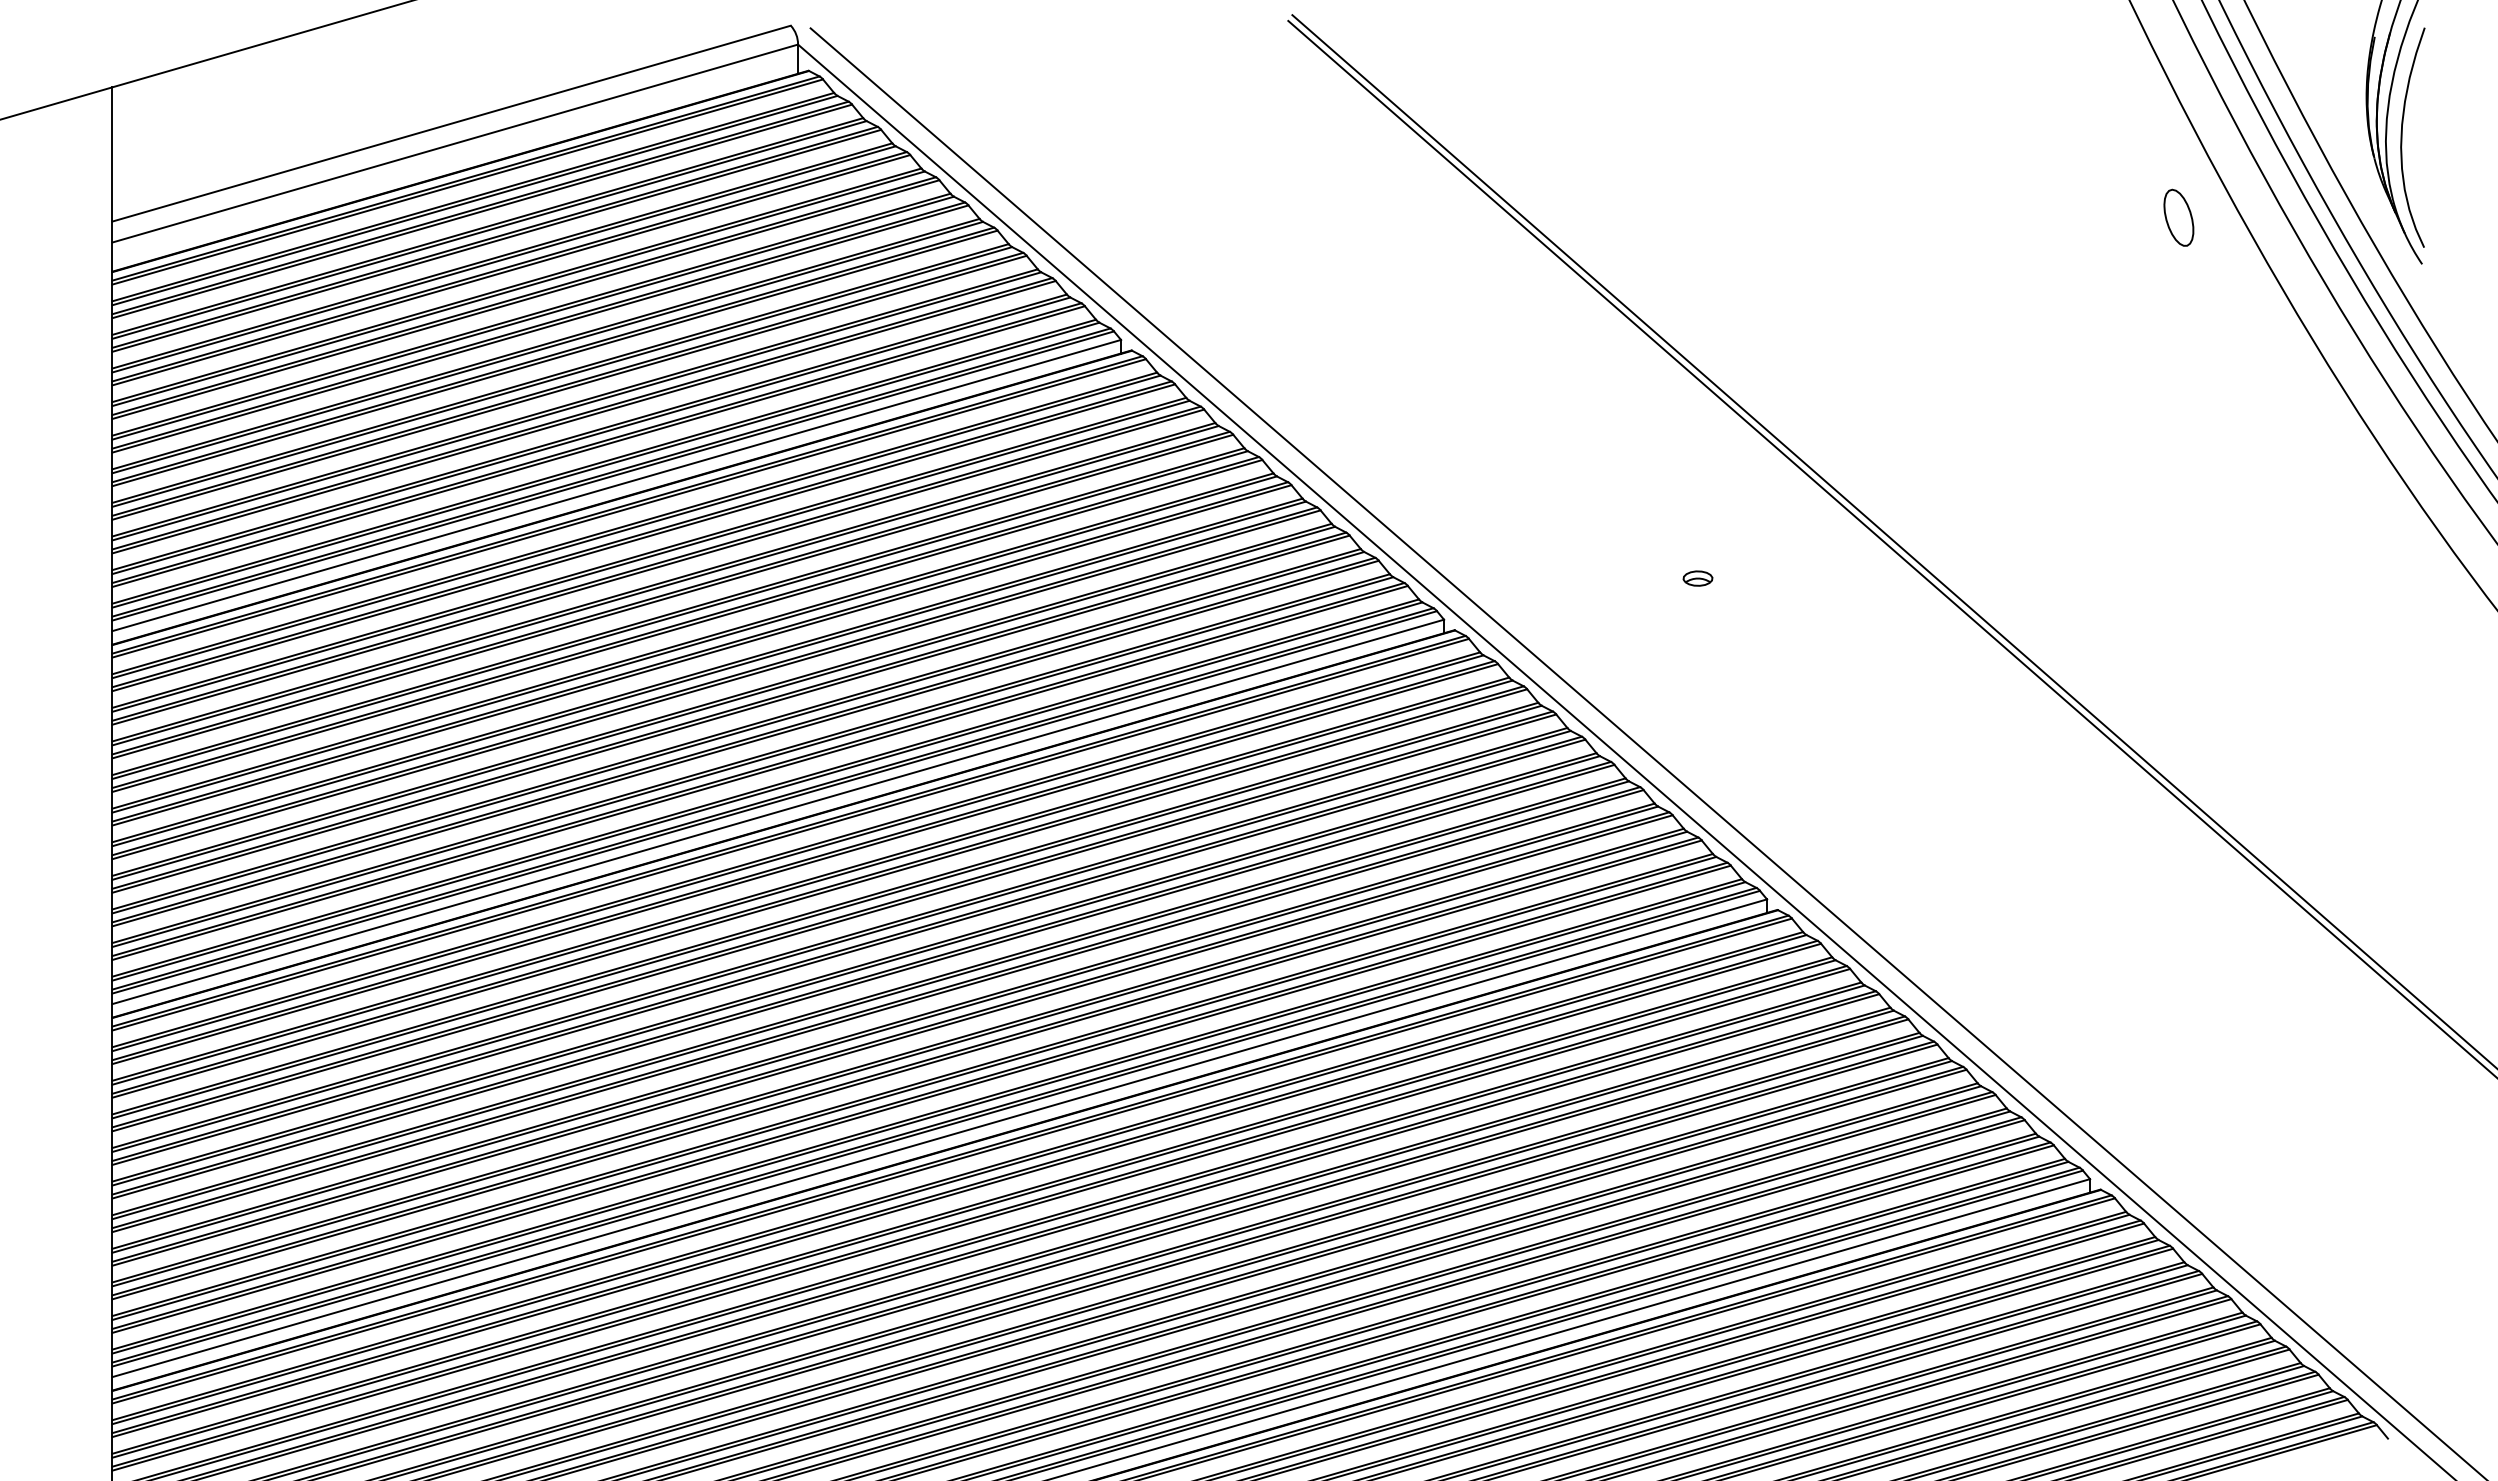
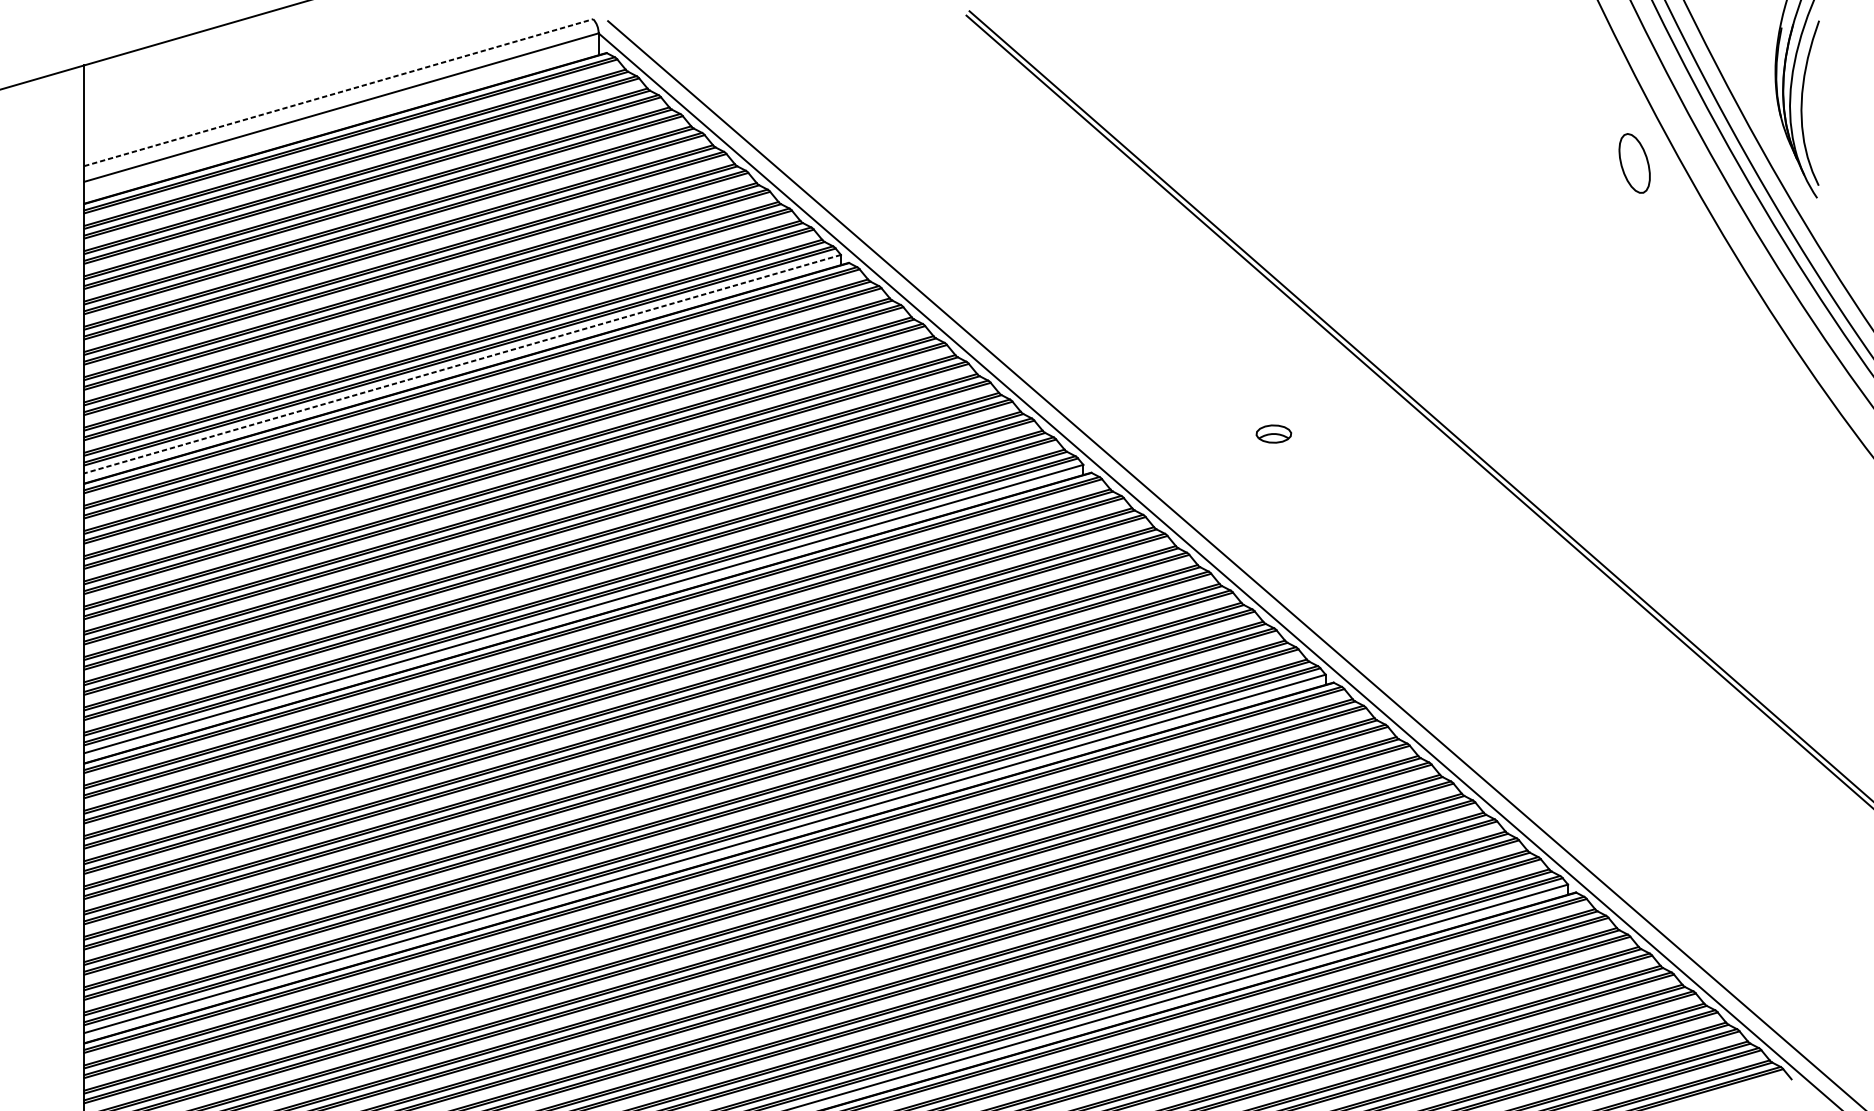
line: (452, 123) -> (339, 92), solid -> dashed
part: (2178, 217) -> (1634, 163), size x1.4
line: (616, 485) -> (462, 364), solid -> dashed
part: (1697, 578) -> (1273, 433), size x1.6

